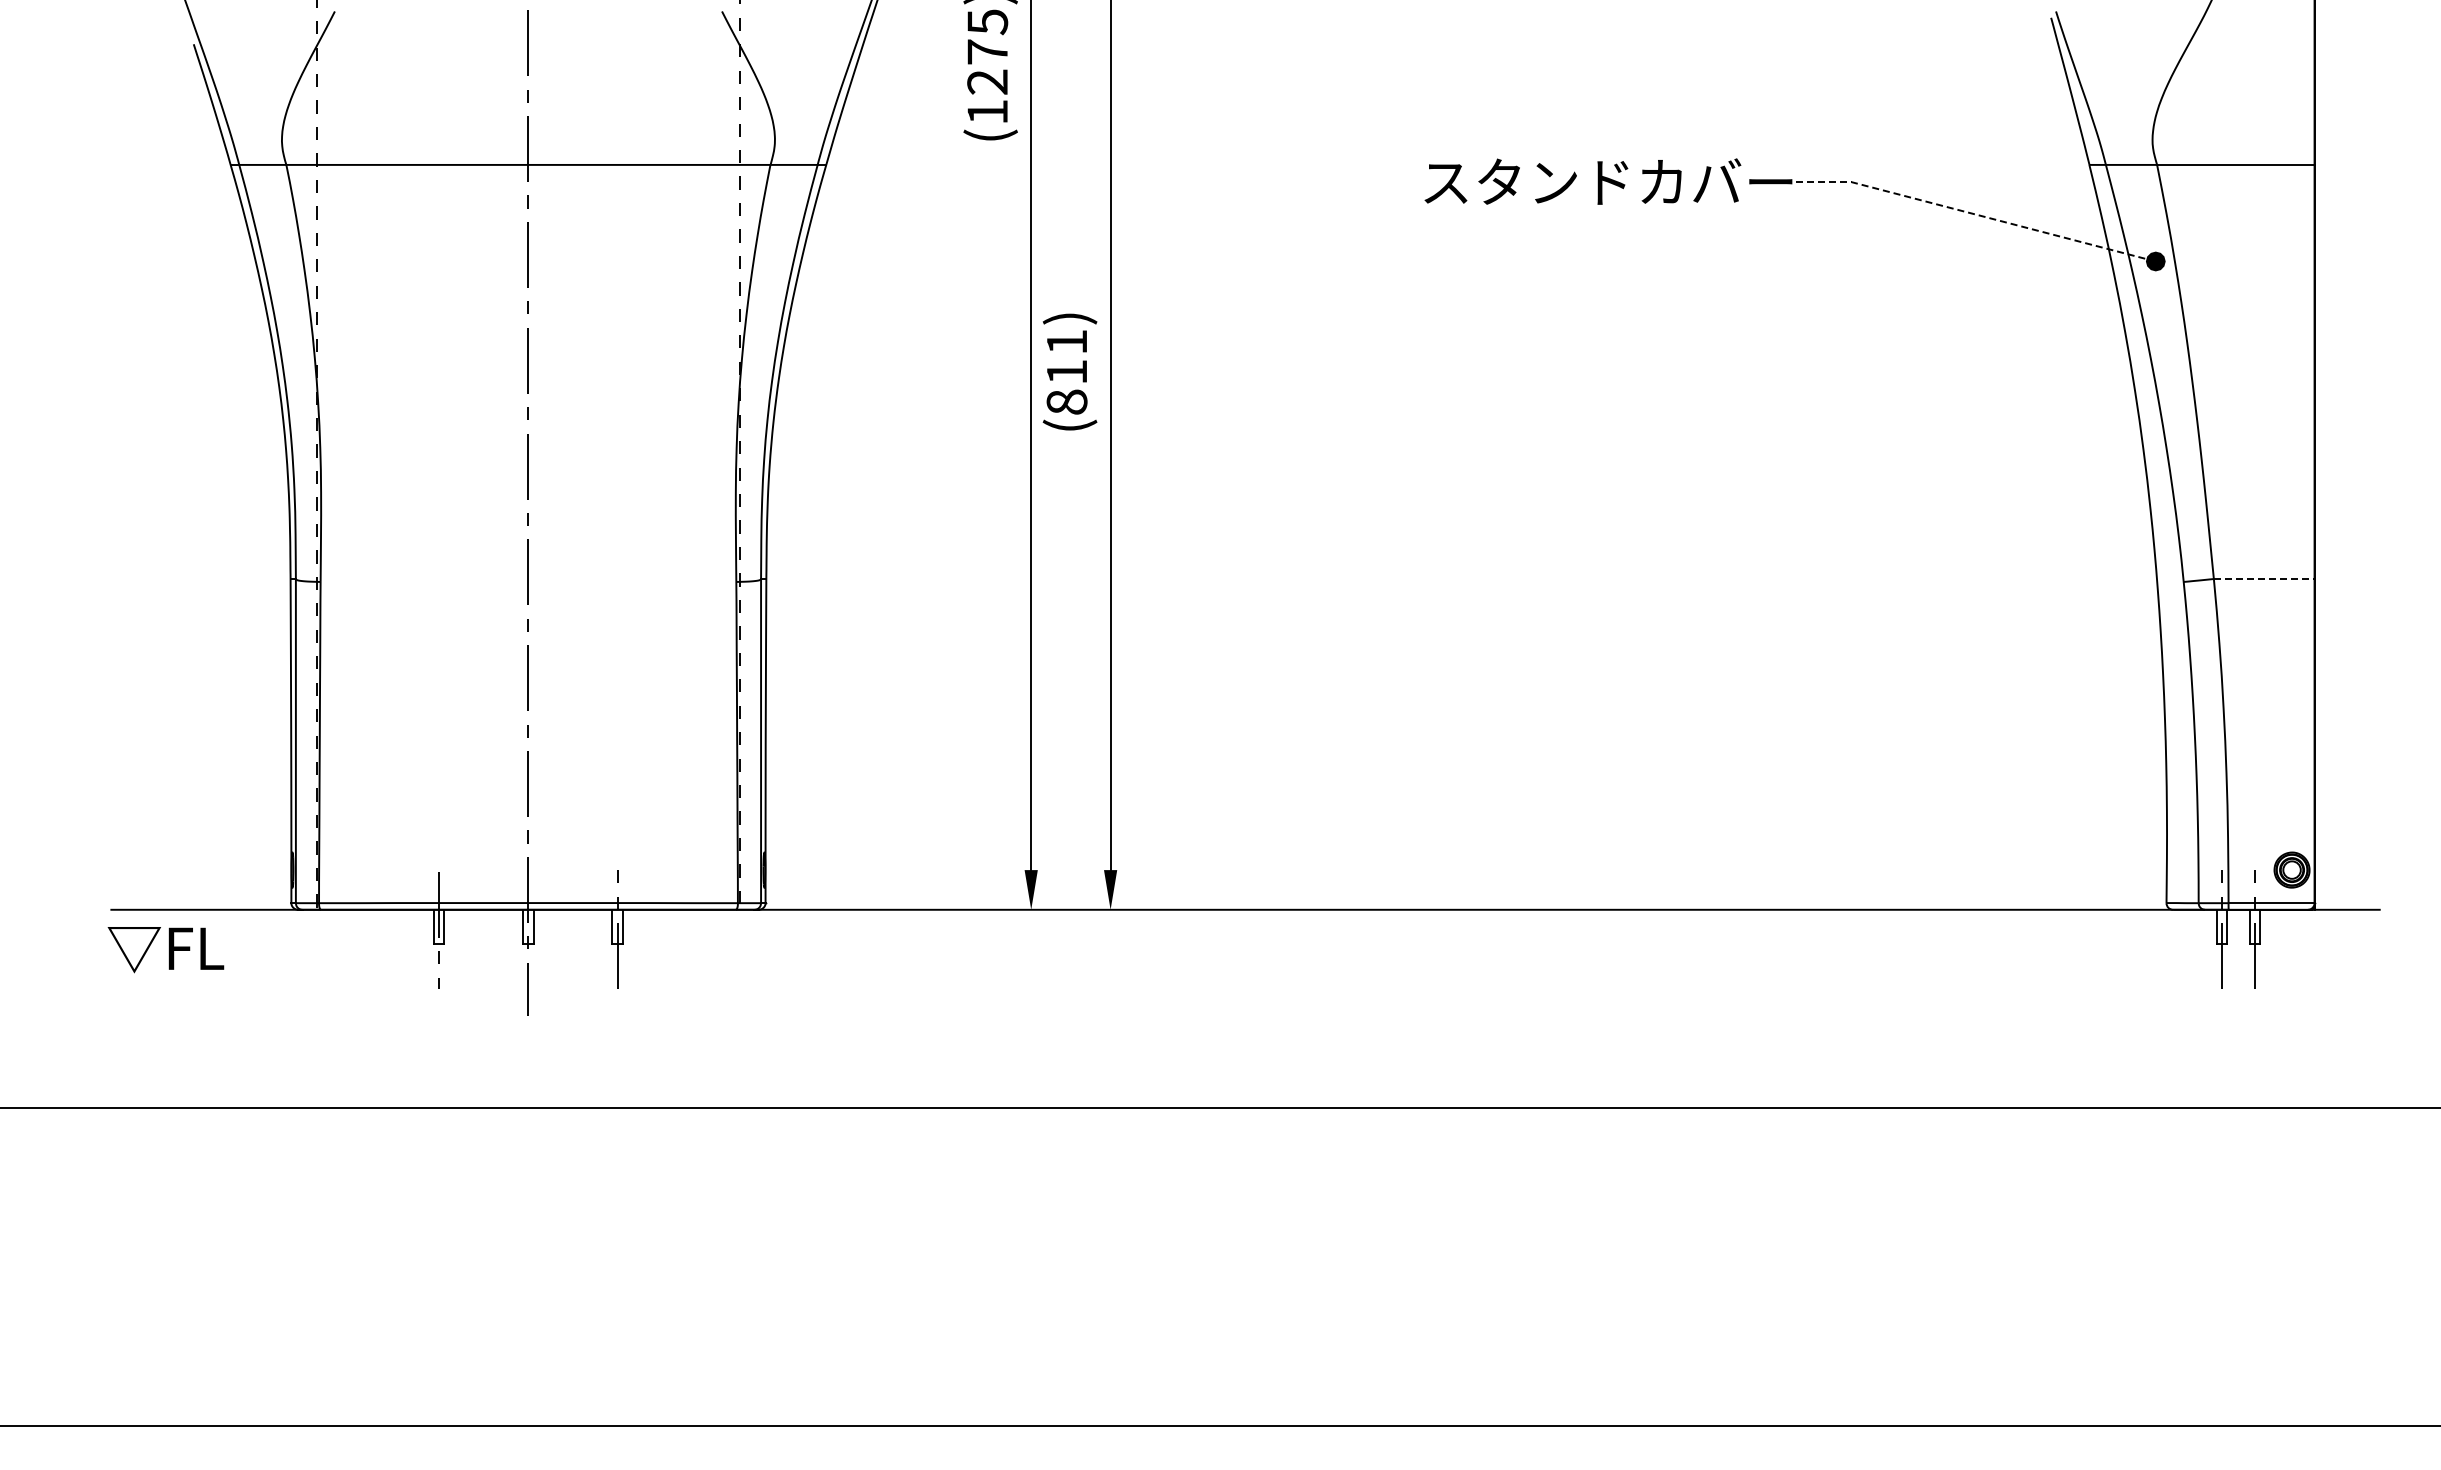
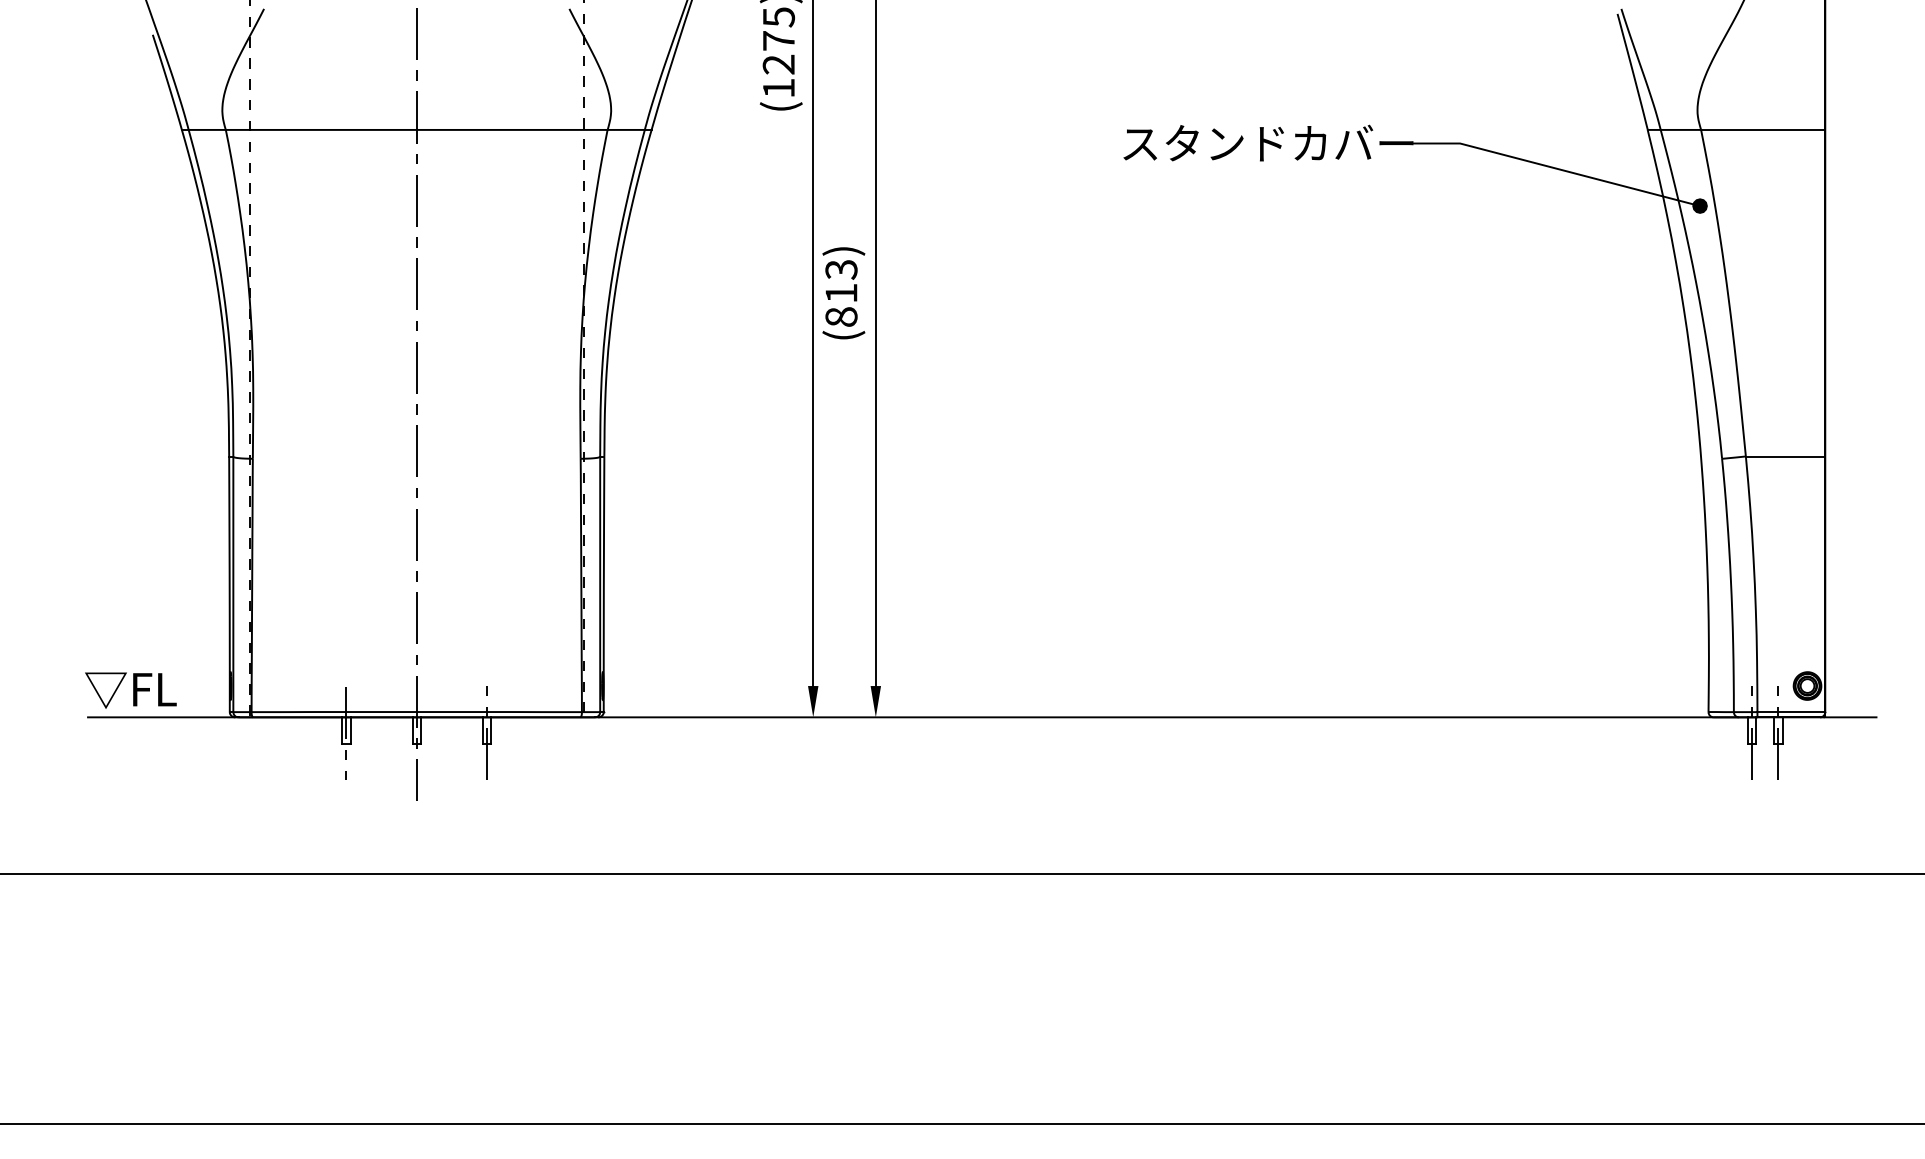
line: (1970, 213) -> (1553, 168), dashed -> solid
text: (1066, 342) -> (841, 269), (811) -> (813)
line: (2264, 579) -> (1785, 456), dashed -> solid
text: (165, 950) -> (130, 691), moved

